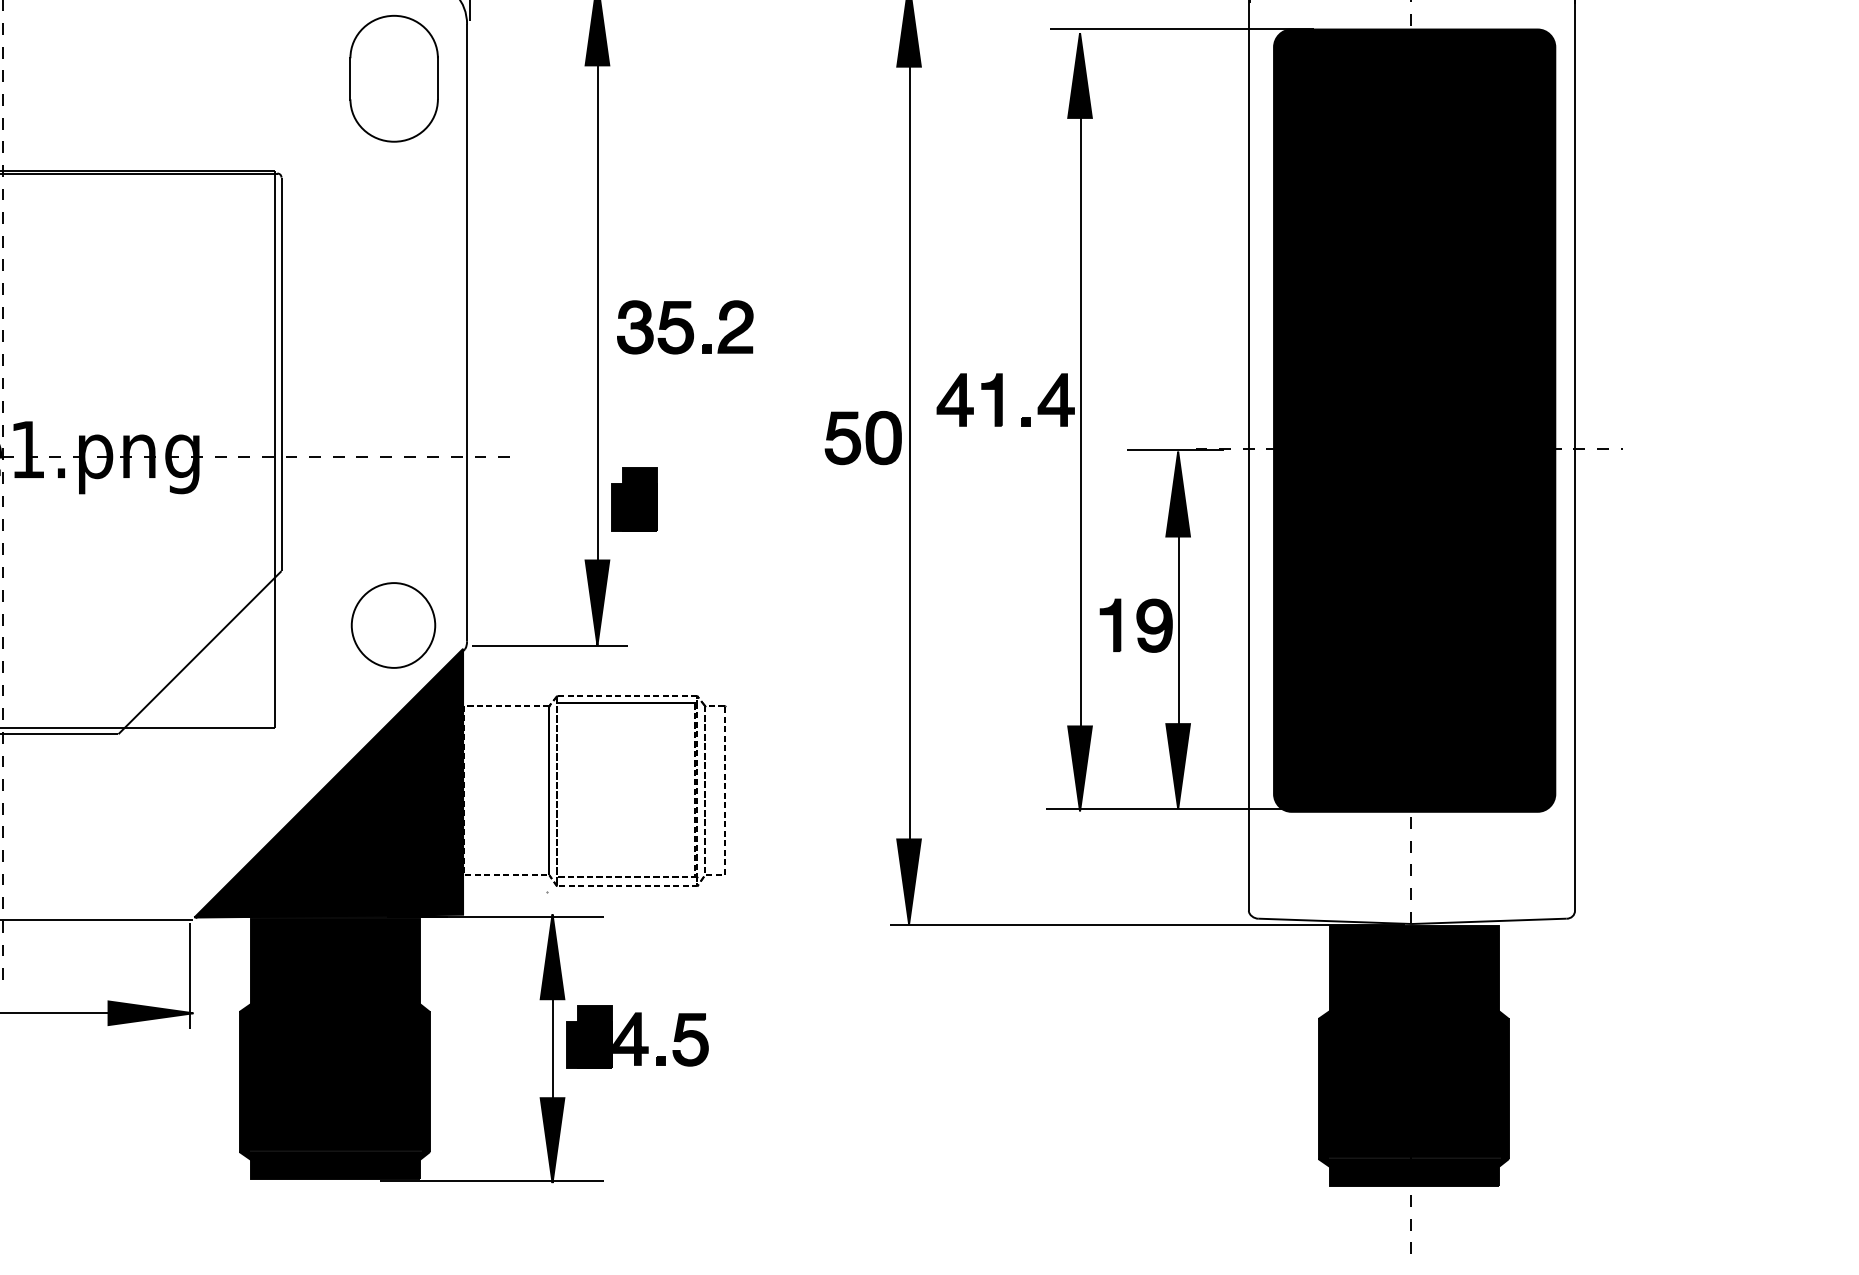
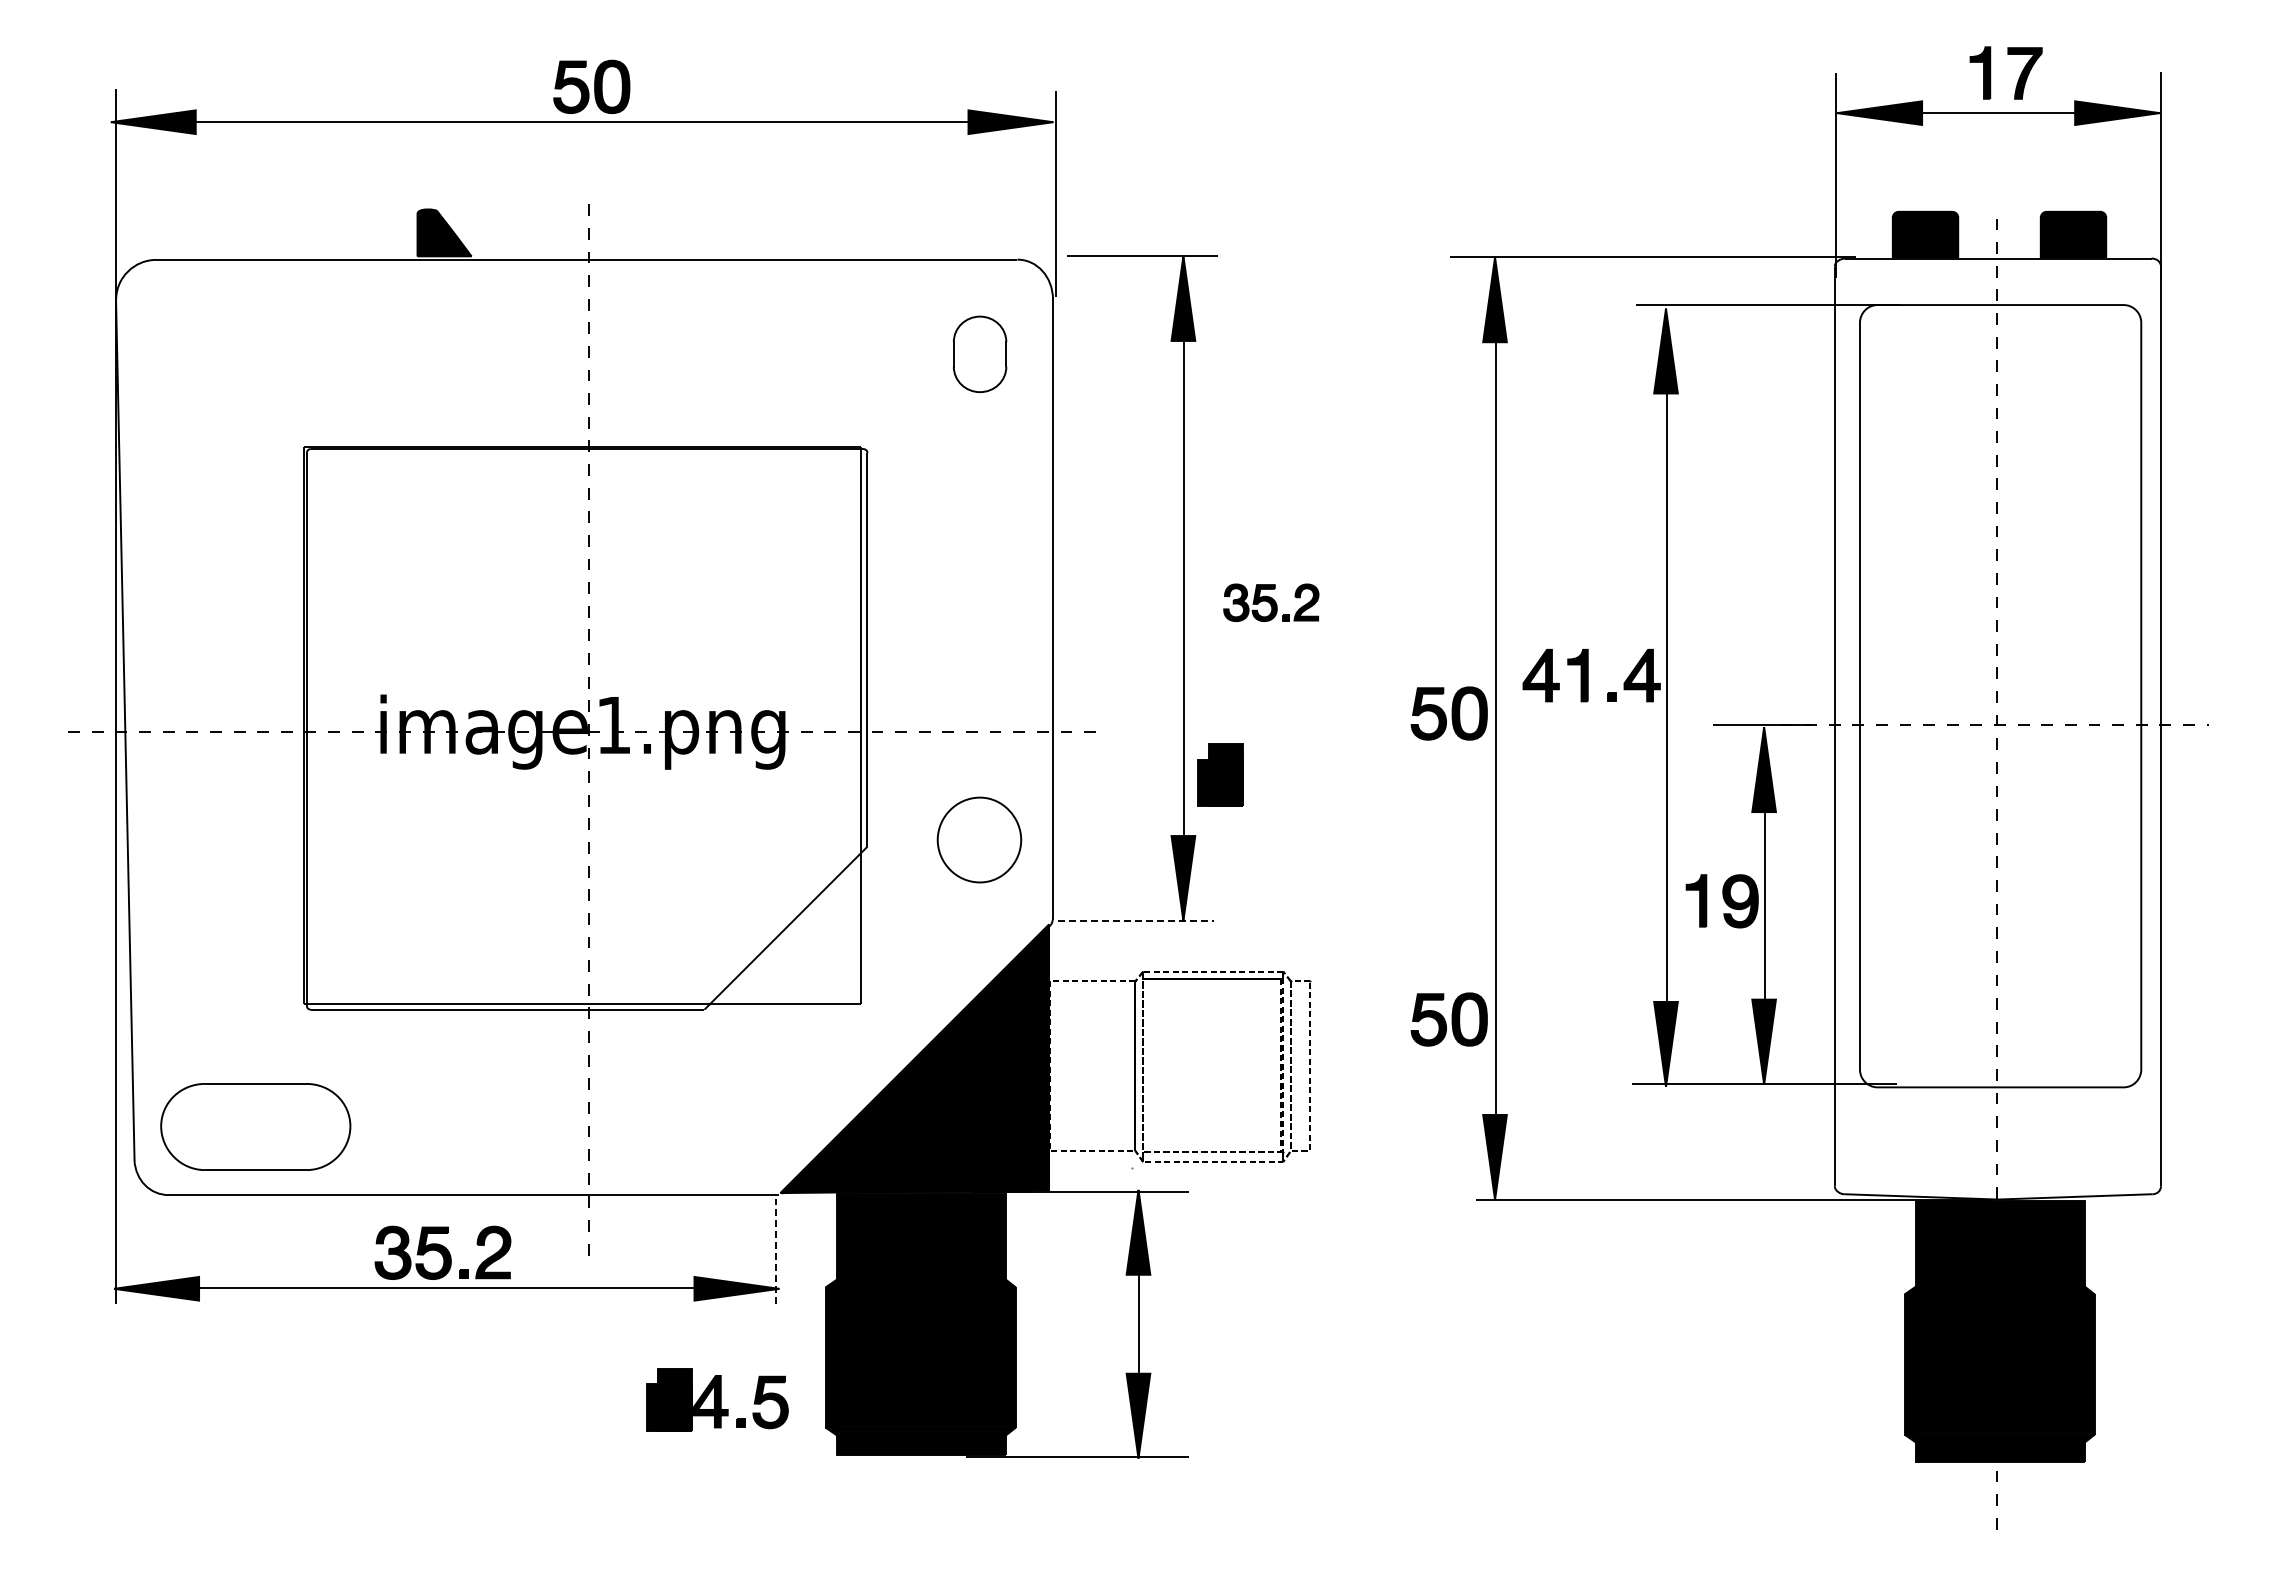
part: (393, 78) -> (979, 354), size x0.6
part: (685, 326) -> (1271, 602), size x0.7
fill: (1414, 420) -> (2000, 696), removed
part: (393, 624) -> (979, 839), moved
line: (549, 645) -> (1135, 921), solid -> dashed
part: (862, 743) -> (1448, 1019), added
line: (190, 975) -> (776, 1251), solid -> dashed
part: (637, 1036) -> (717, 1399), moved

